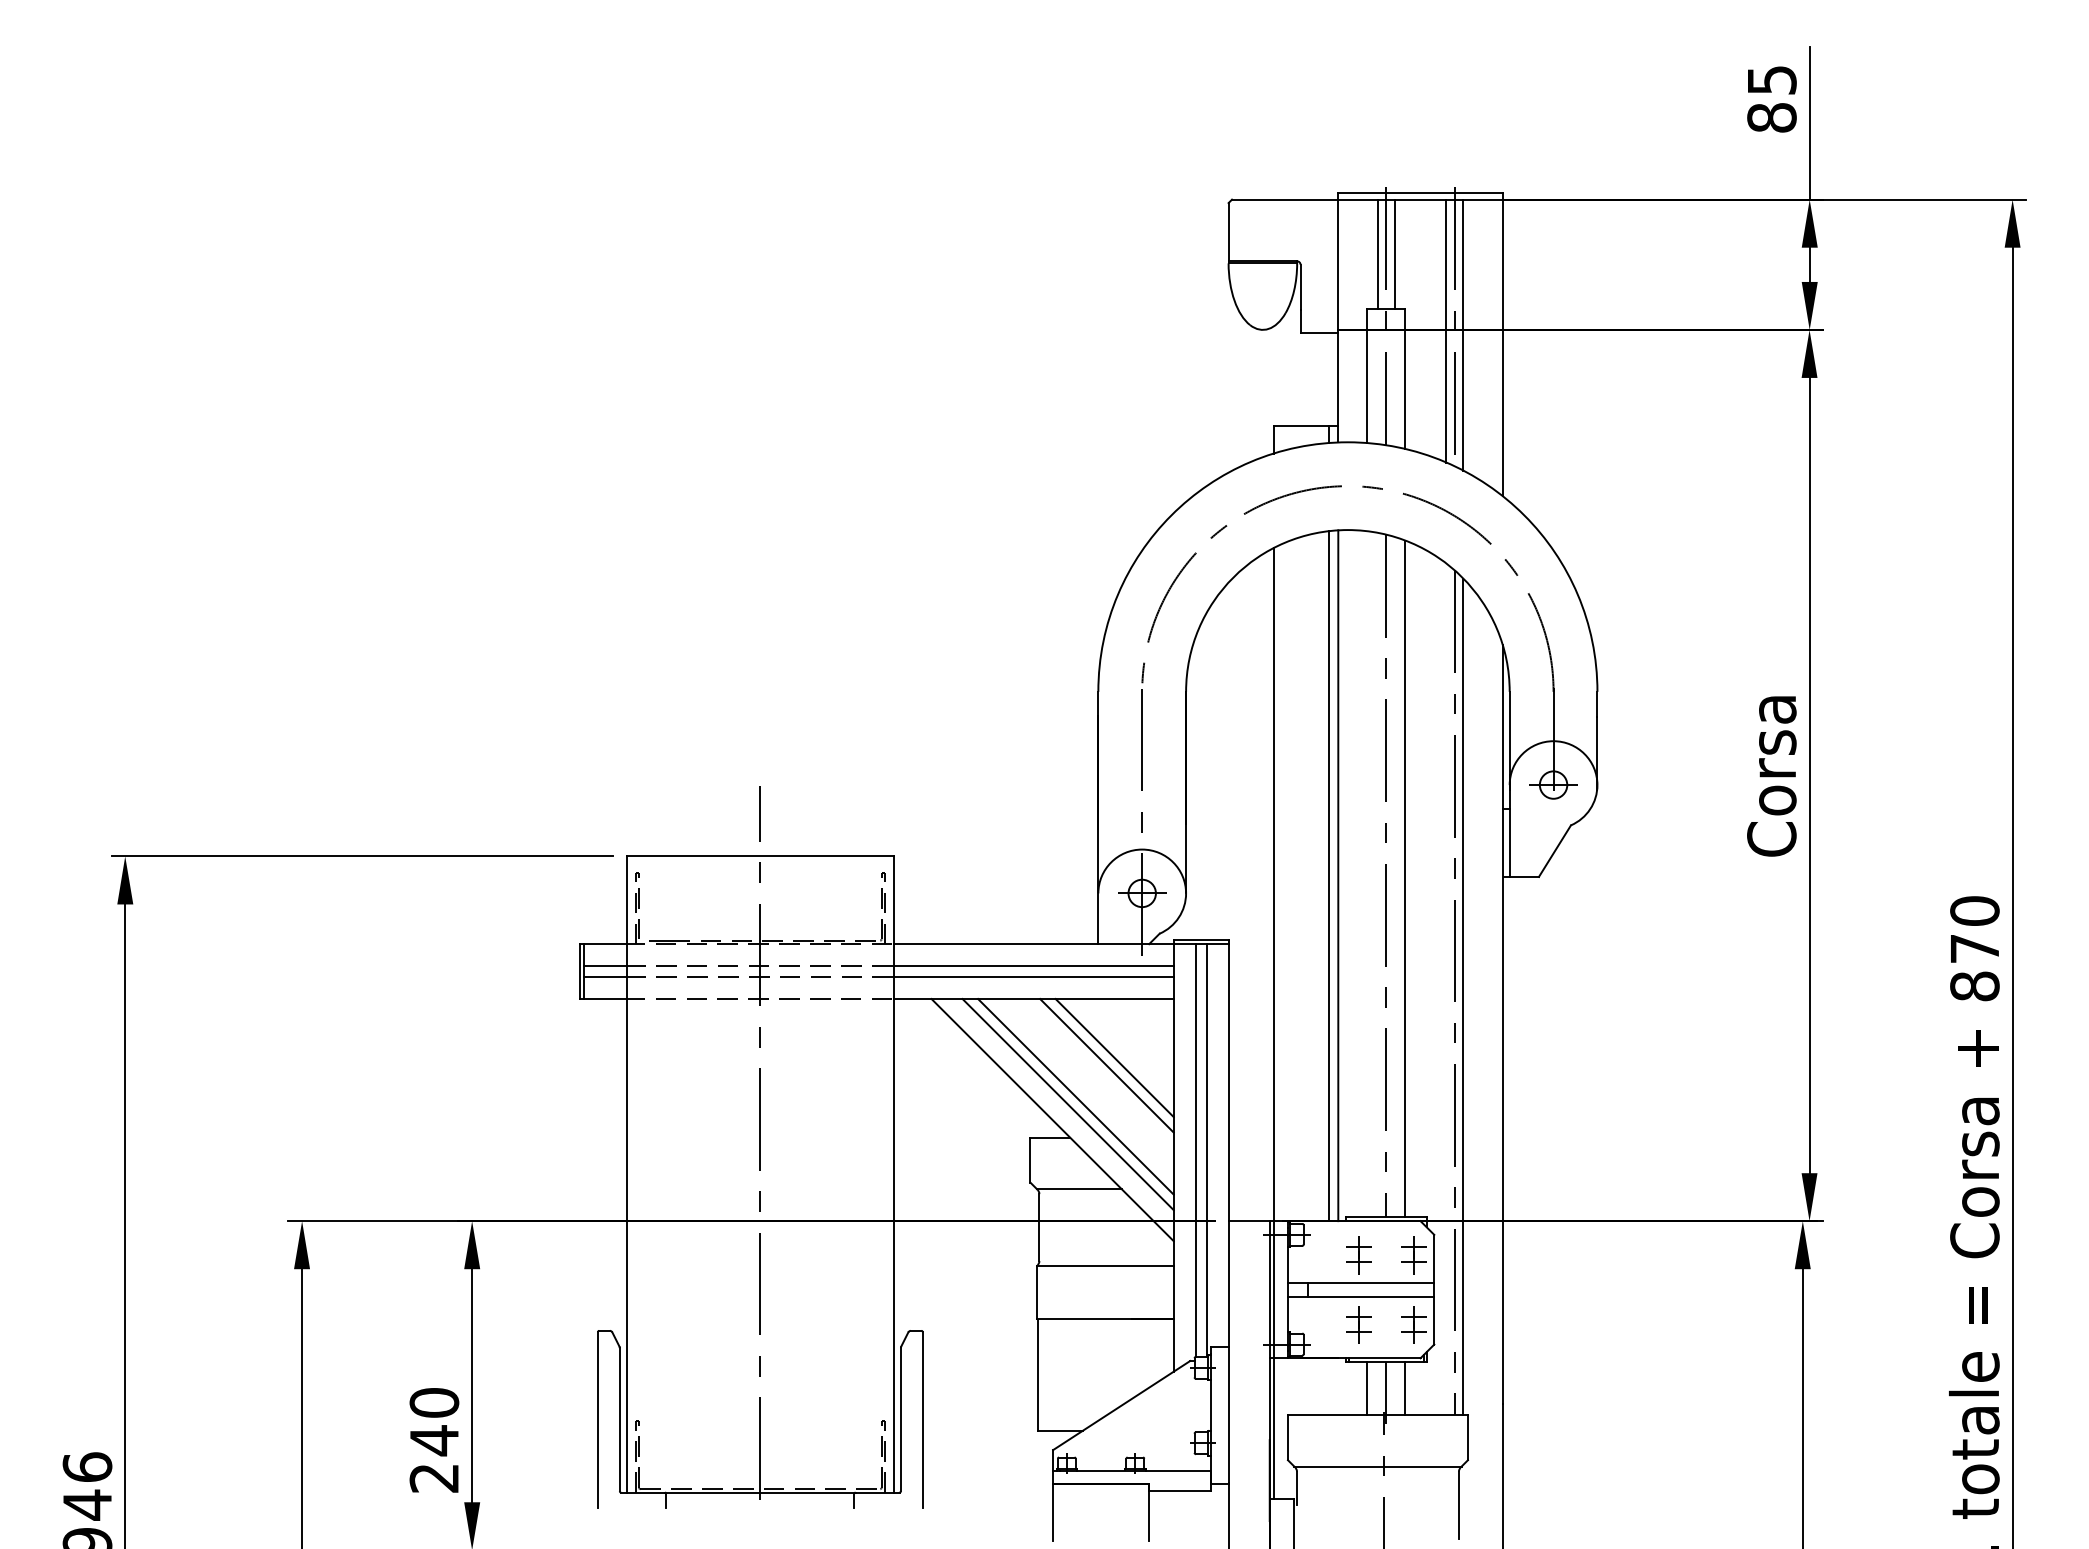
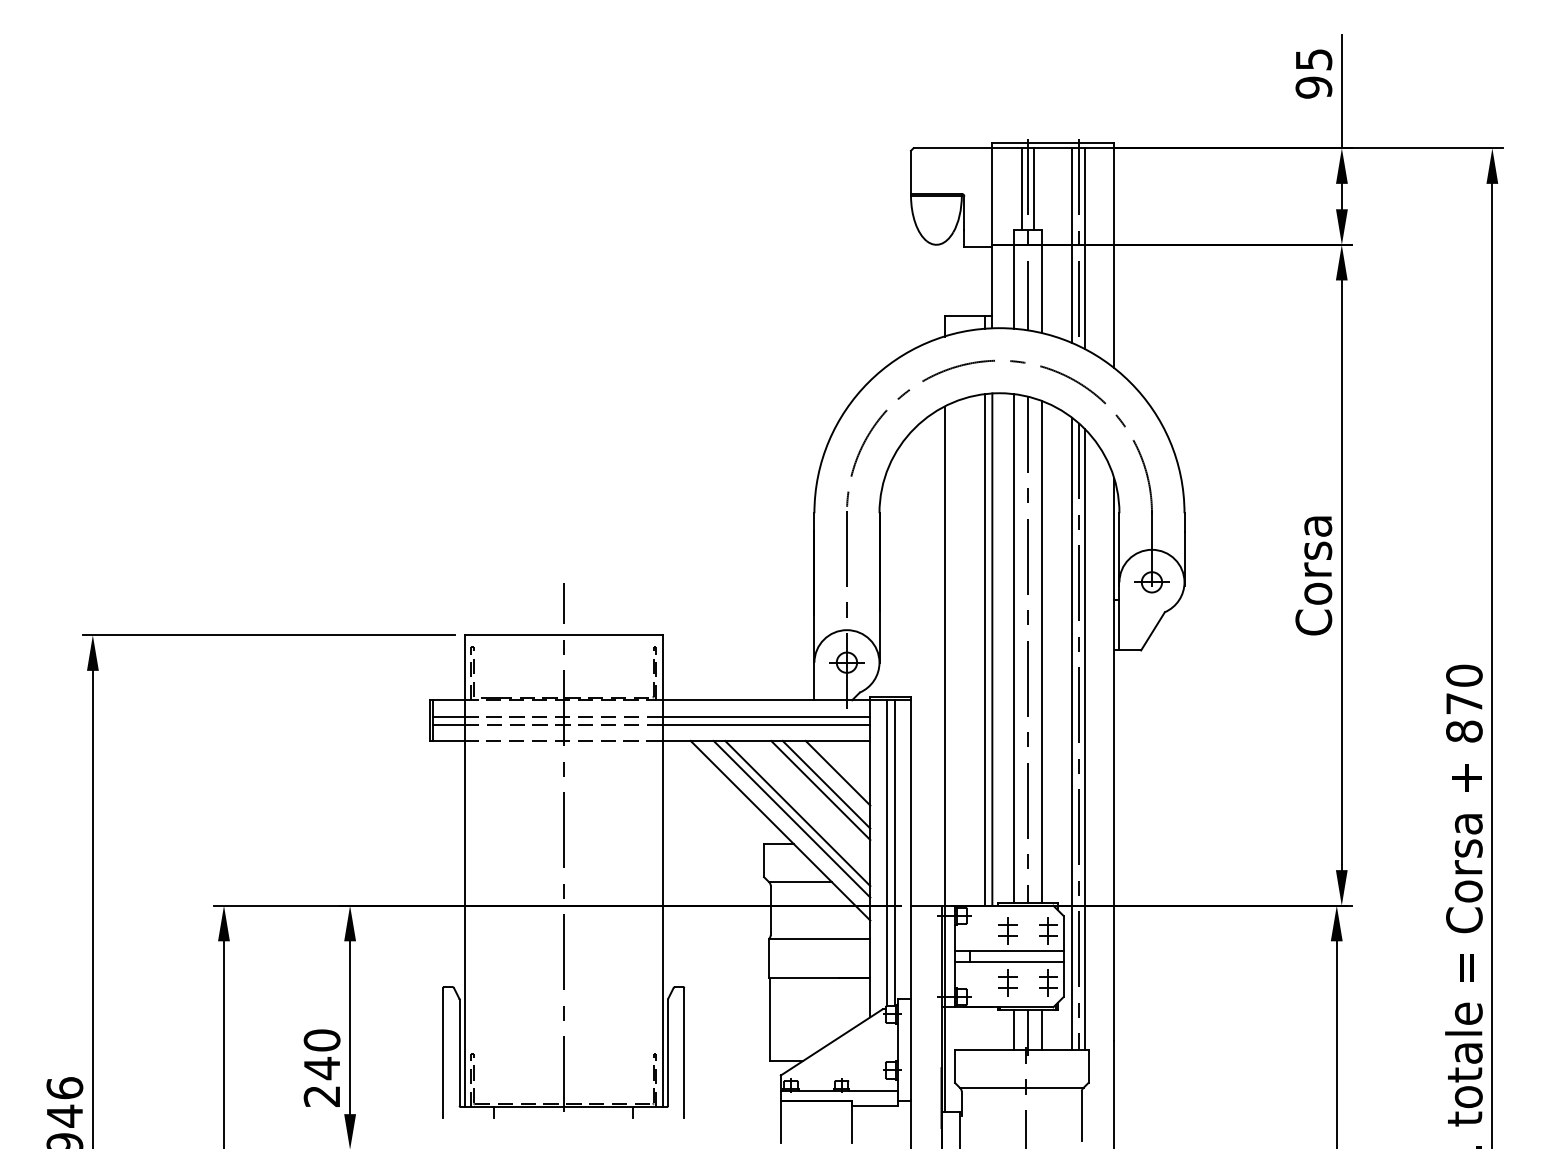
text: (1771, 117) -> (1313, 87), 85 -> 95
line: (1367, 874) -> (1014, 648), added
line: (1446, 989) -> (1072, 733), added
line: (1129, 1042) -> (837, 773), added

